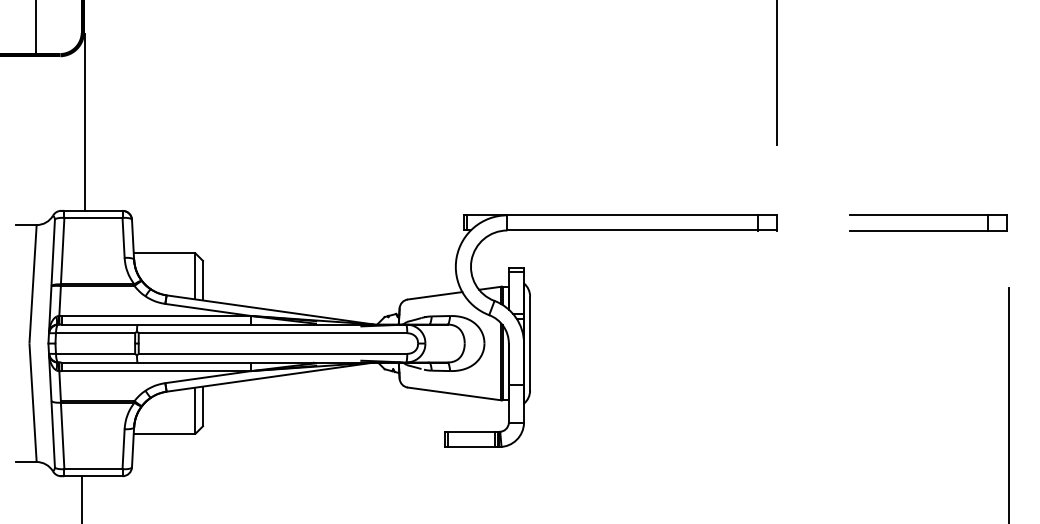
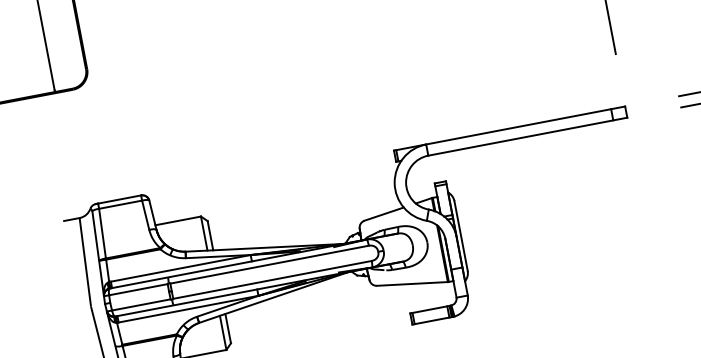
line: (84, 122) -> (100, 135), removed

